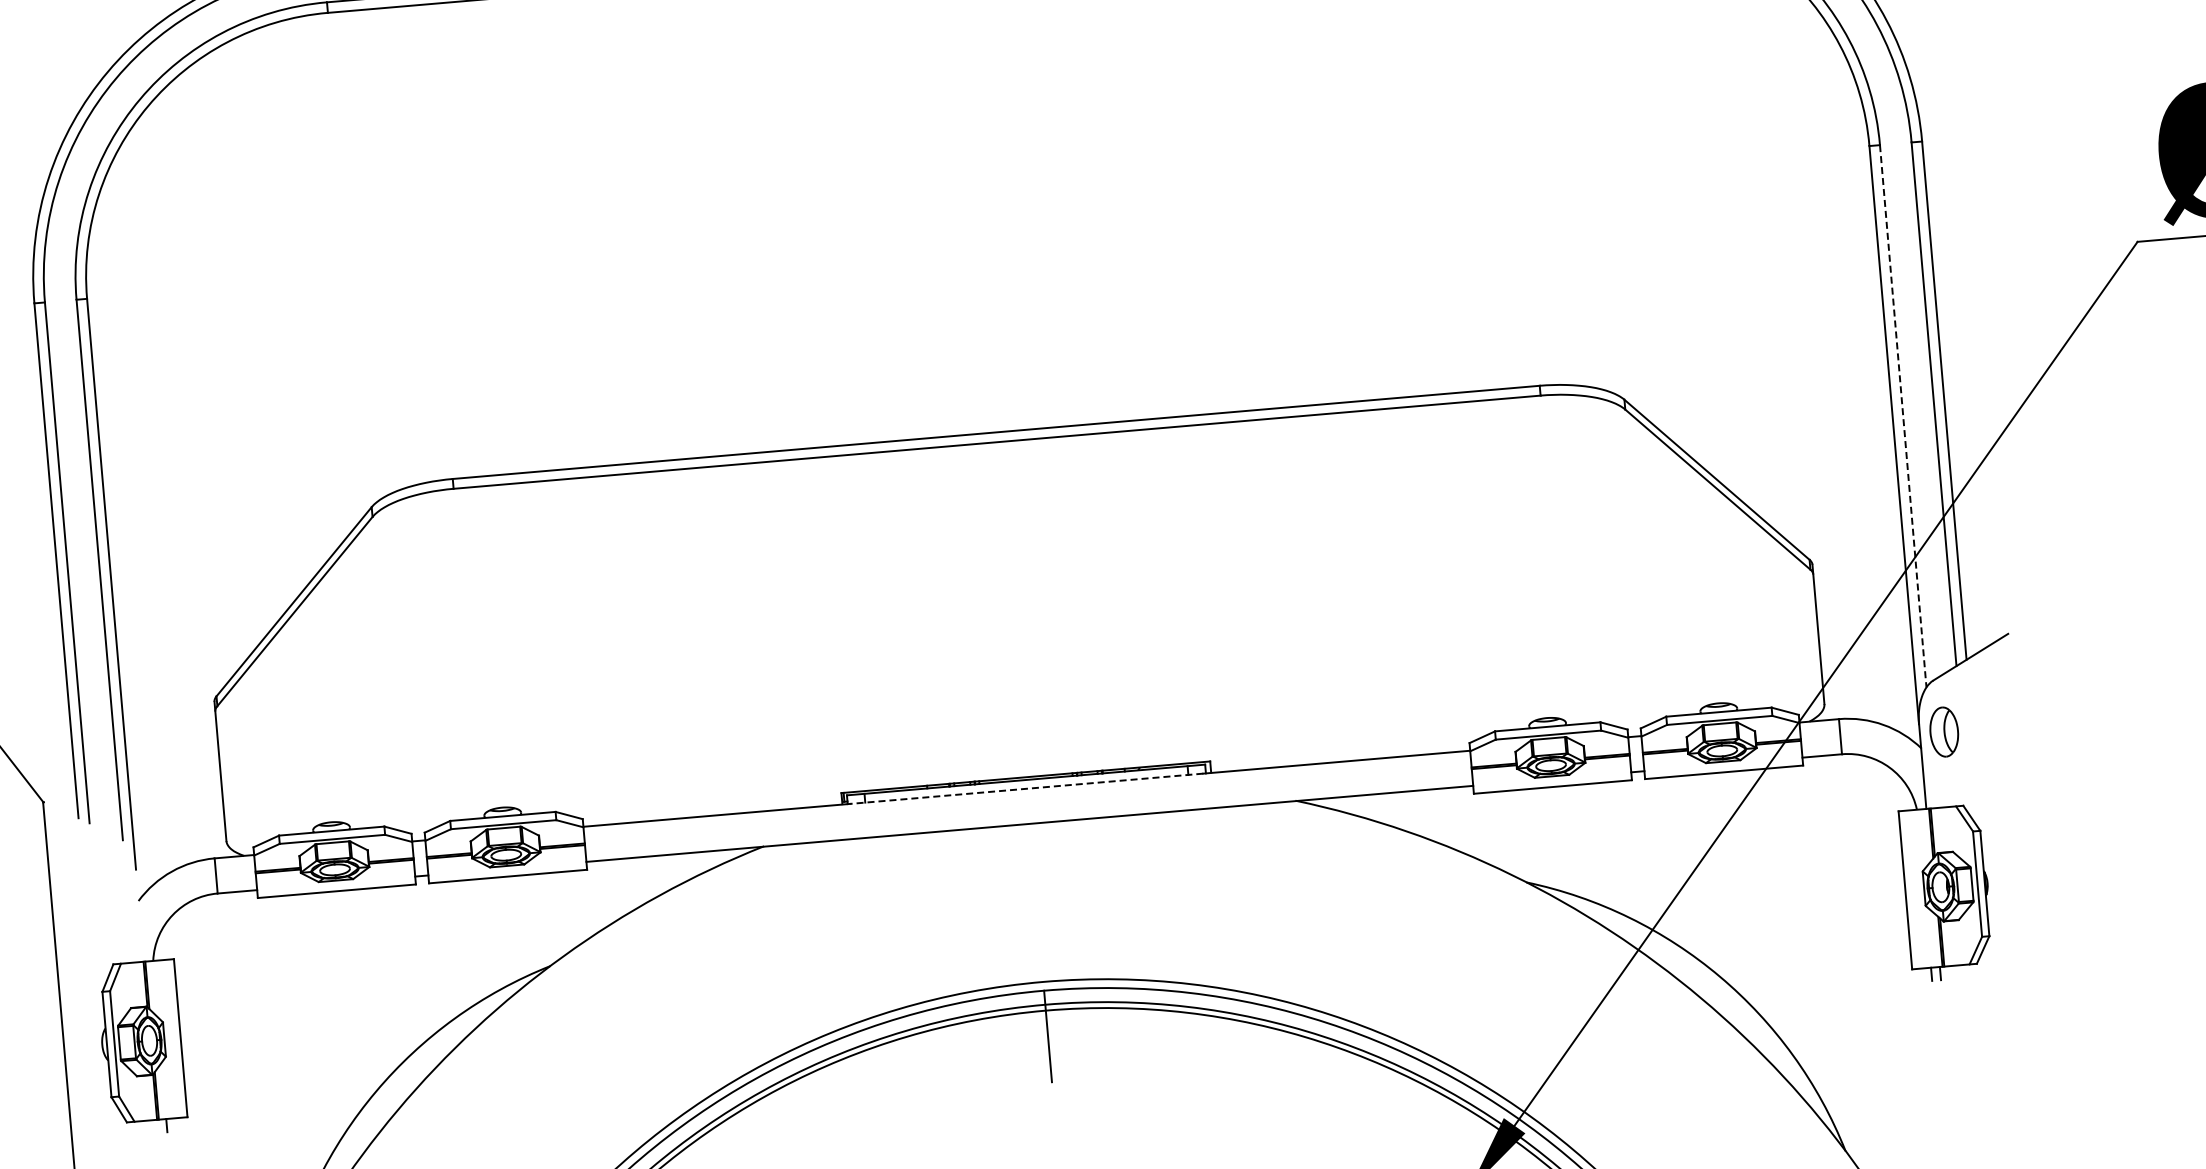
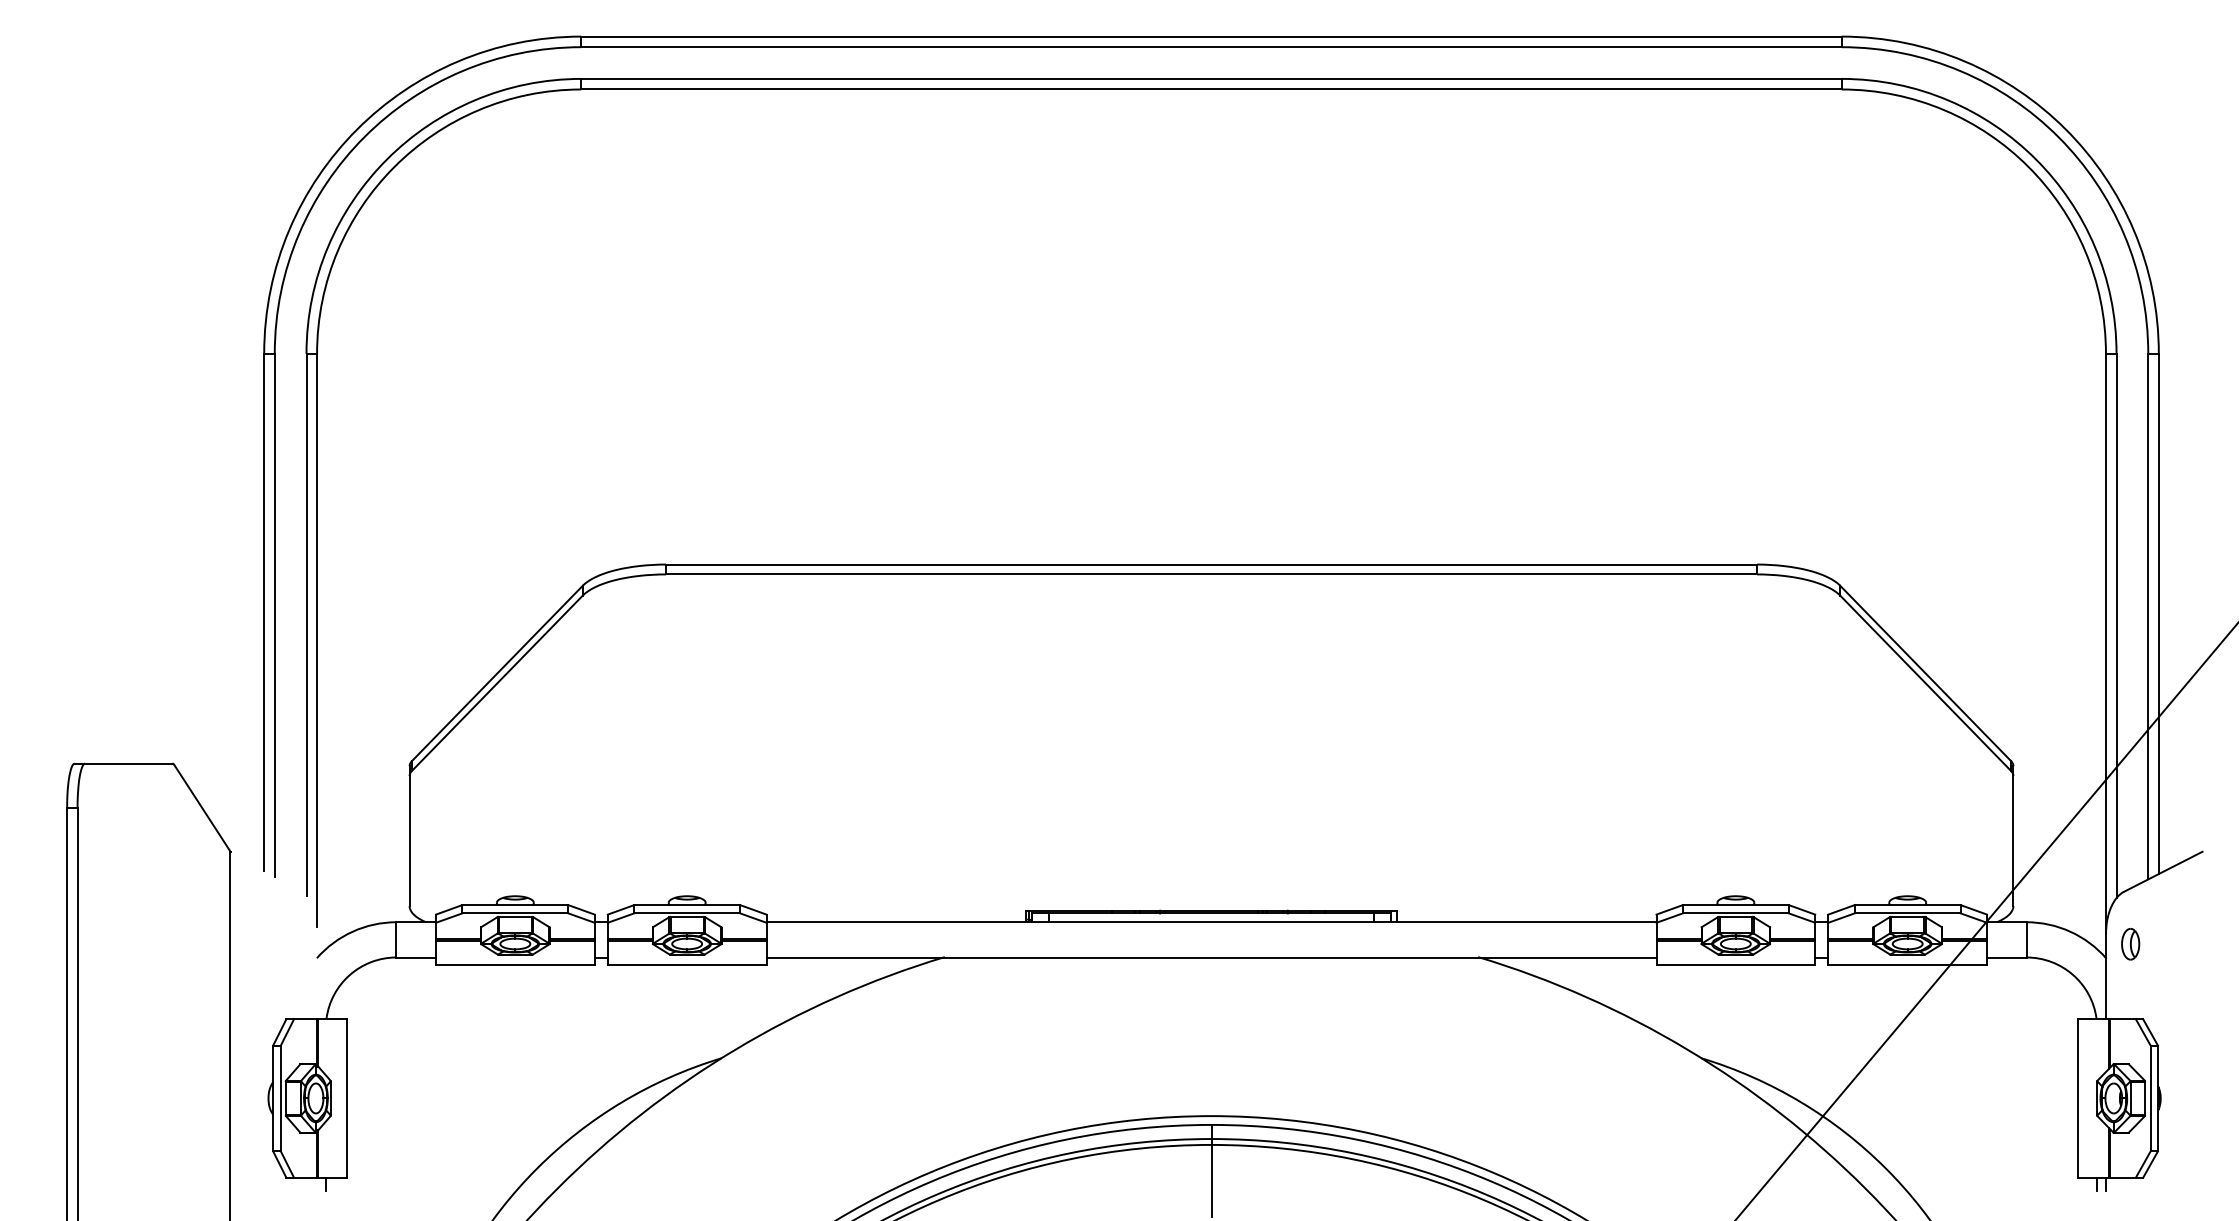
line: (1903, 416) -> (2116, 626), dashed -> solid
part: (1944, 732) -> (2130, 944), size x0.62
line: (1026, 789) -> (1211, 922), dashed -> solid

